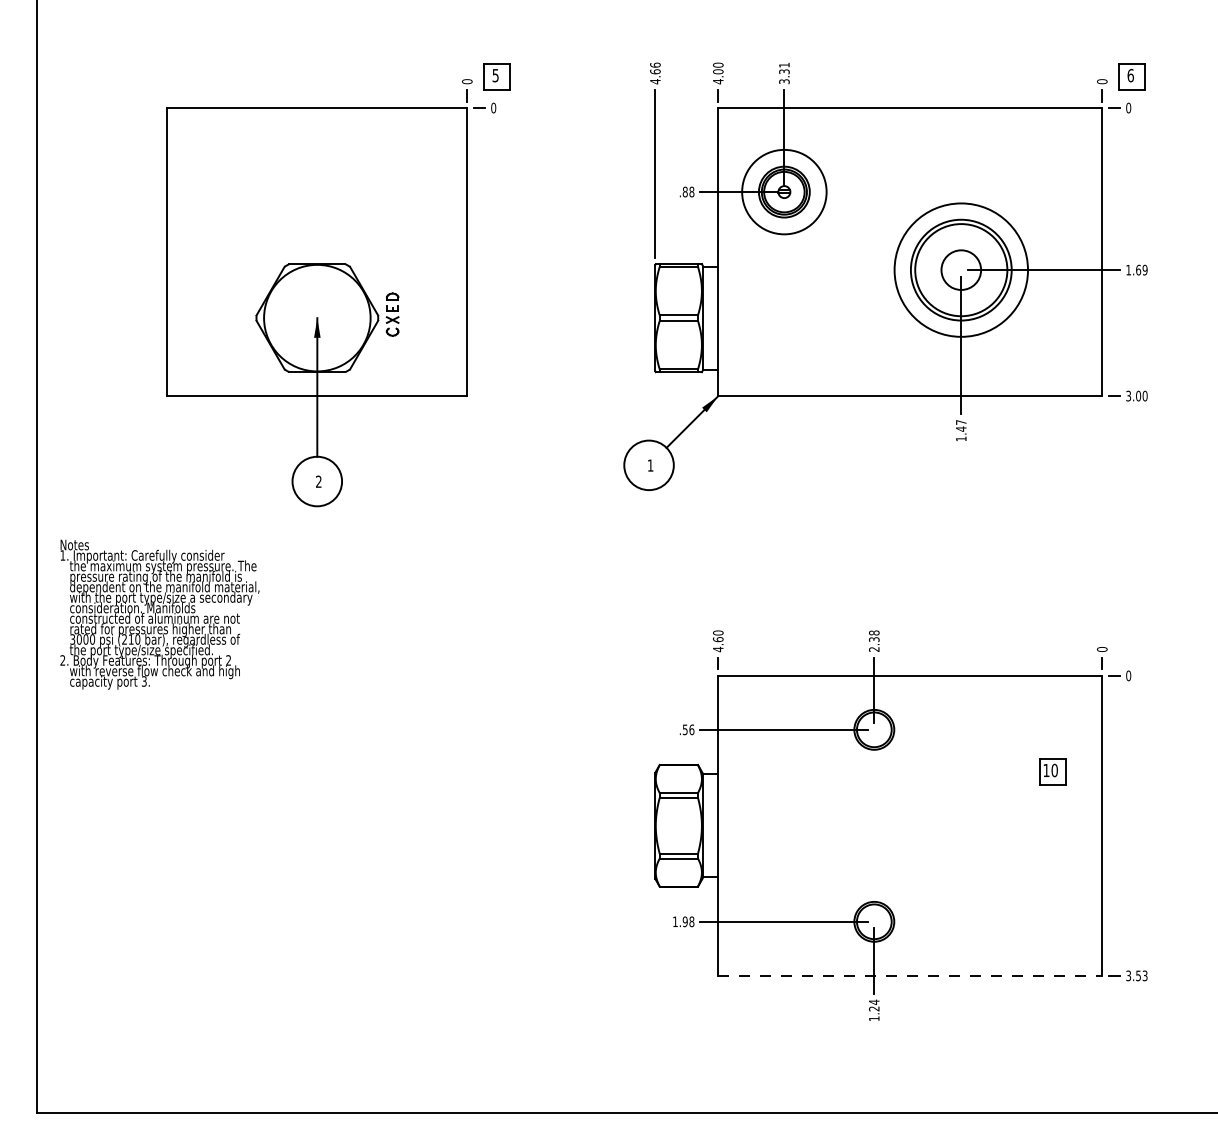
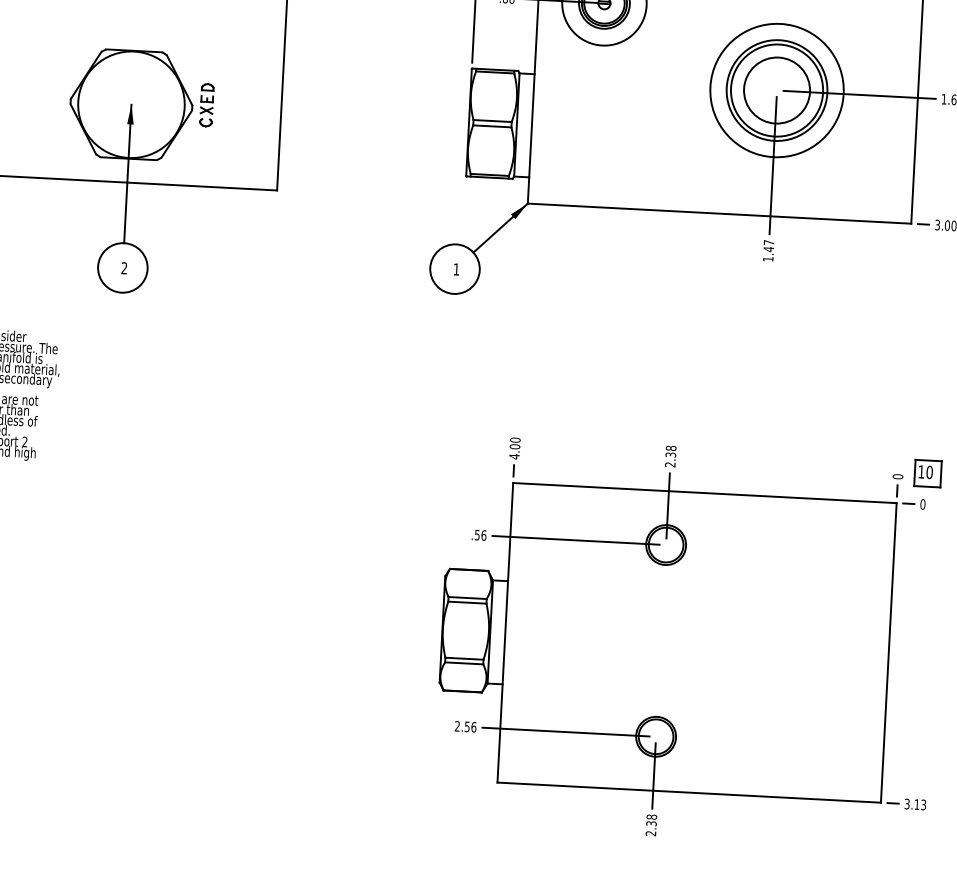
circle: (961, 270) -> (777, 90), size x1.67
text: (718, 639) -> (515, 446), 4.60 -> 4.00
part: (1052, 771) -> (927, 473), moved
text: (683, 921) -> (465, 726), 1.98 -> 2.56
line: (910, 975) -> (689, 792), dashed -> solid
text: (1138, 975) -> (917, 804), 3.53 -> 3.13
text: (874, 1010) -> (651, 825), 1.24 -> 2.38

